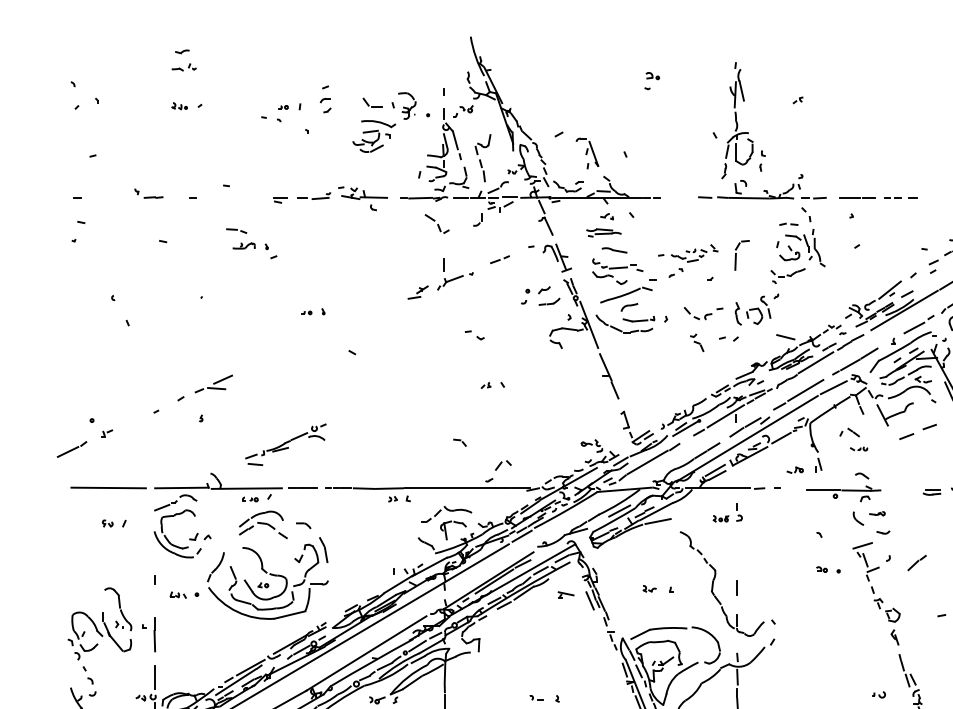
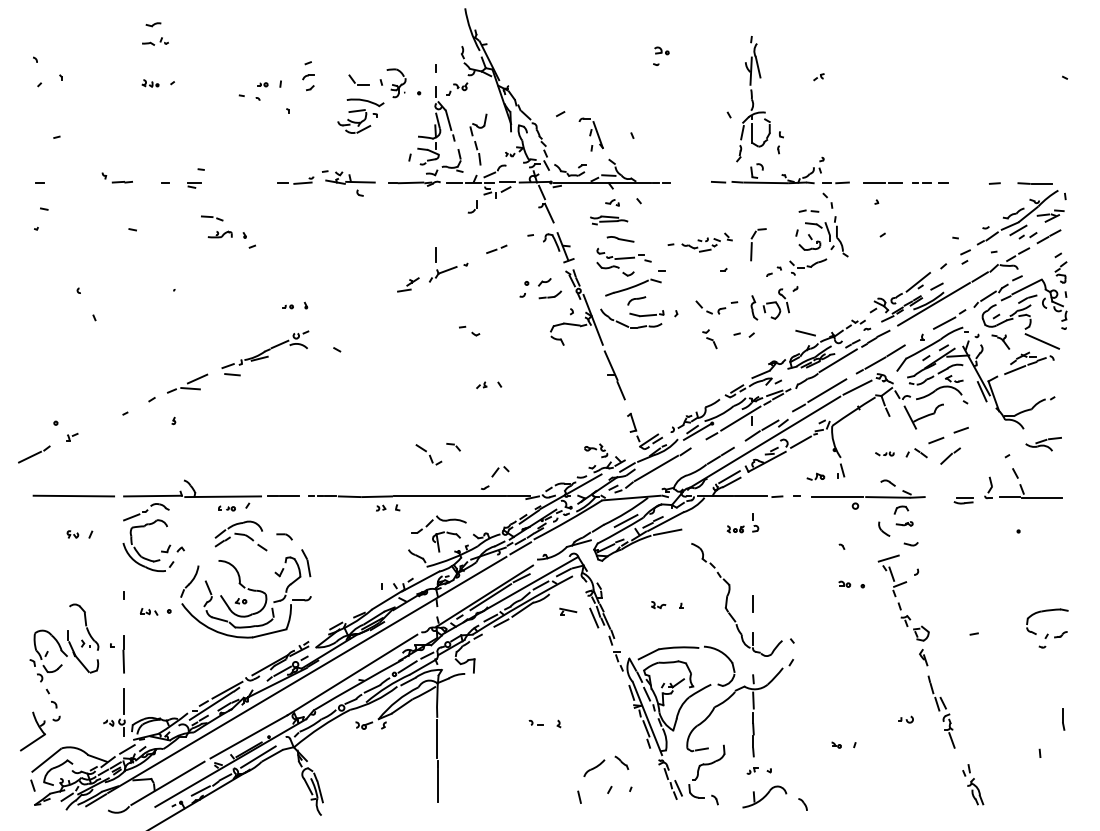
part: (280, 200) -> (194, 185), moved
part: (436, 223) -> (428, 454), moved
part: (675, 272) -> (773, 271), moved
part: (849, 432) -> (916, 453), moved
part: (285, 444) -> (265, 353), moved
part: (843, 493) -> (868, 502), size x1.43
part: (917, 562) -> (950, 455), moved

